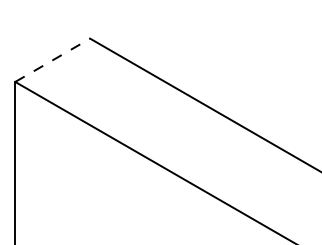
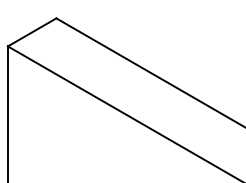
line: (53, 60) -> (32, 32), dashed -> solid

